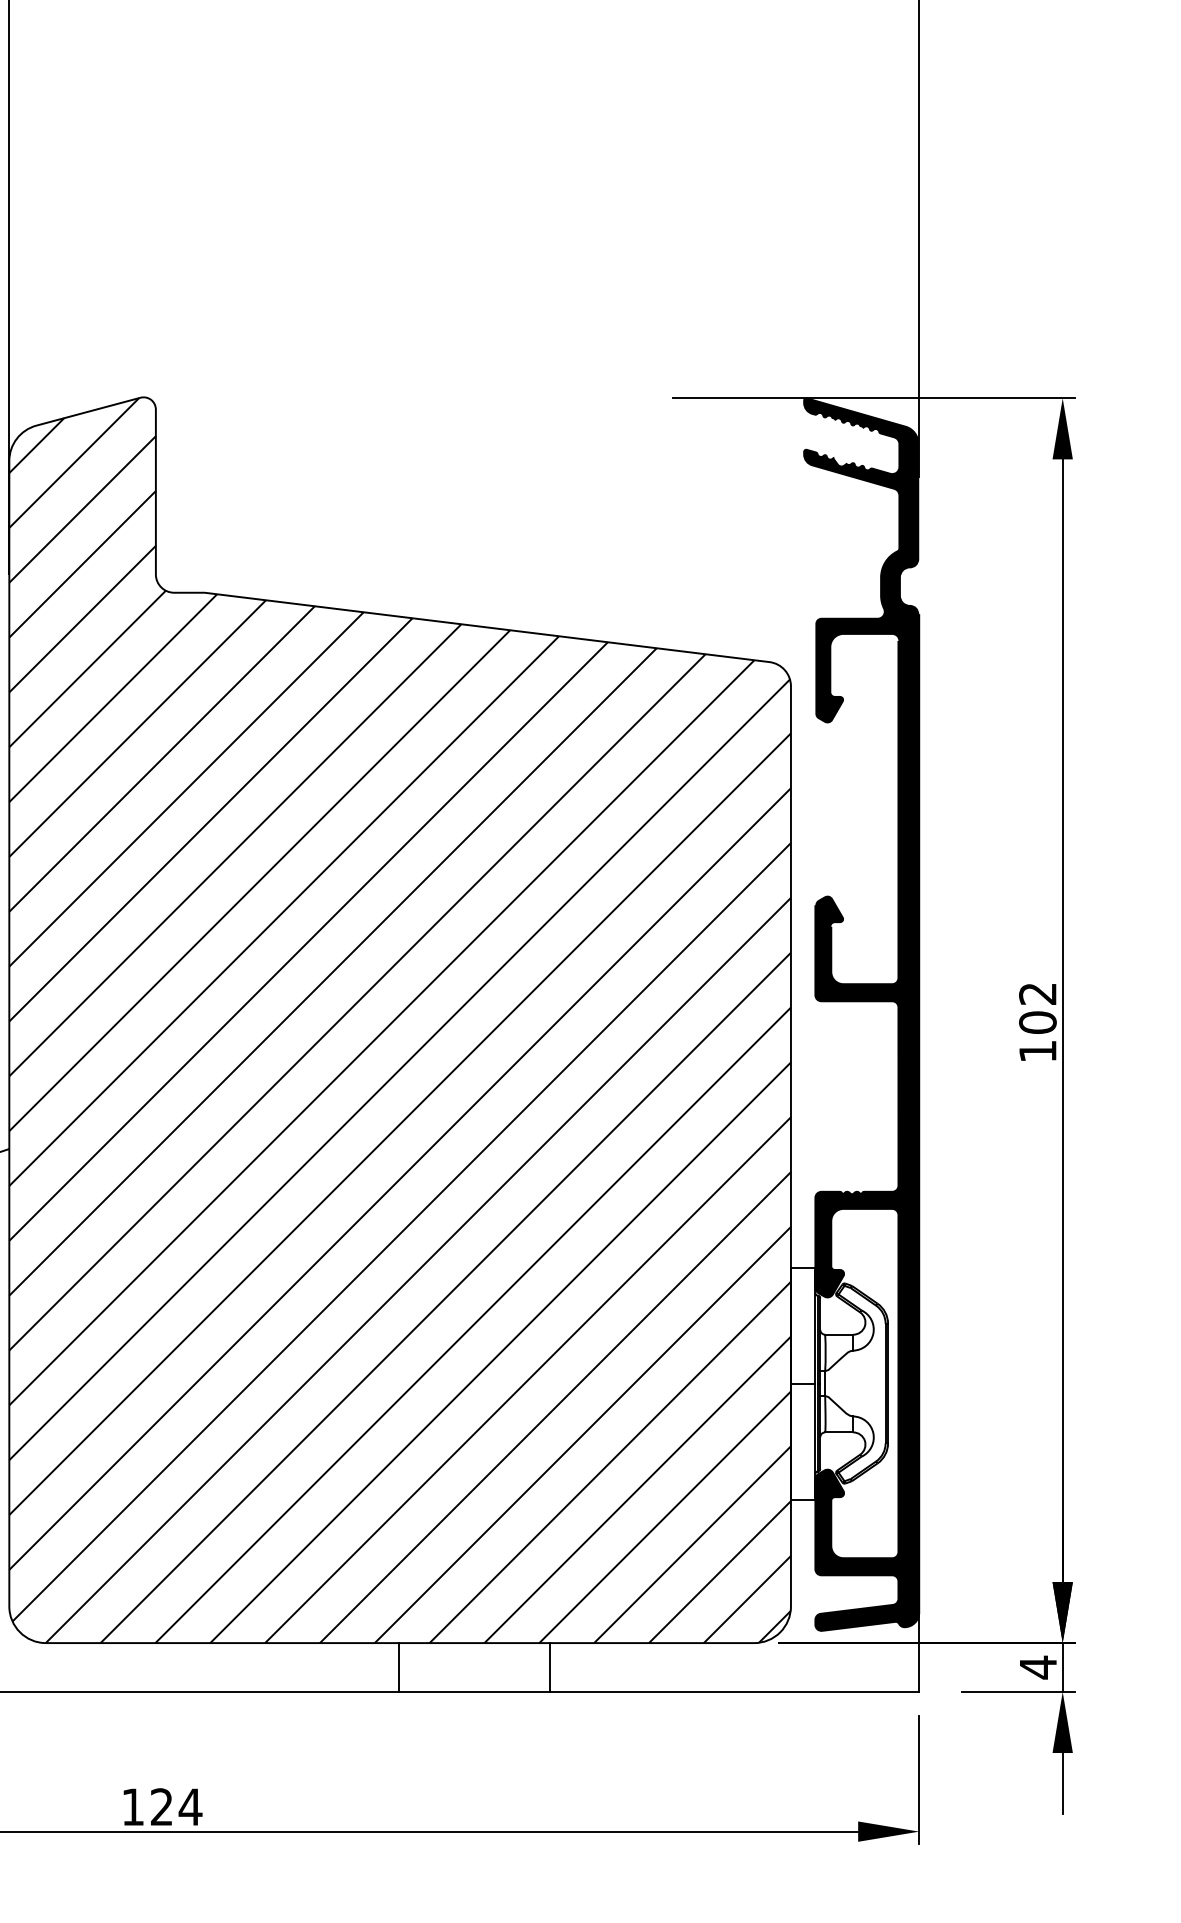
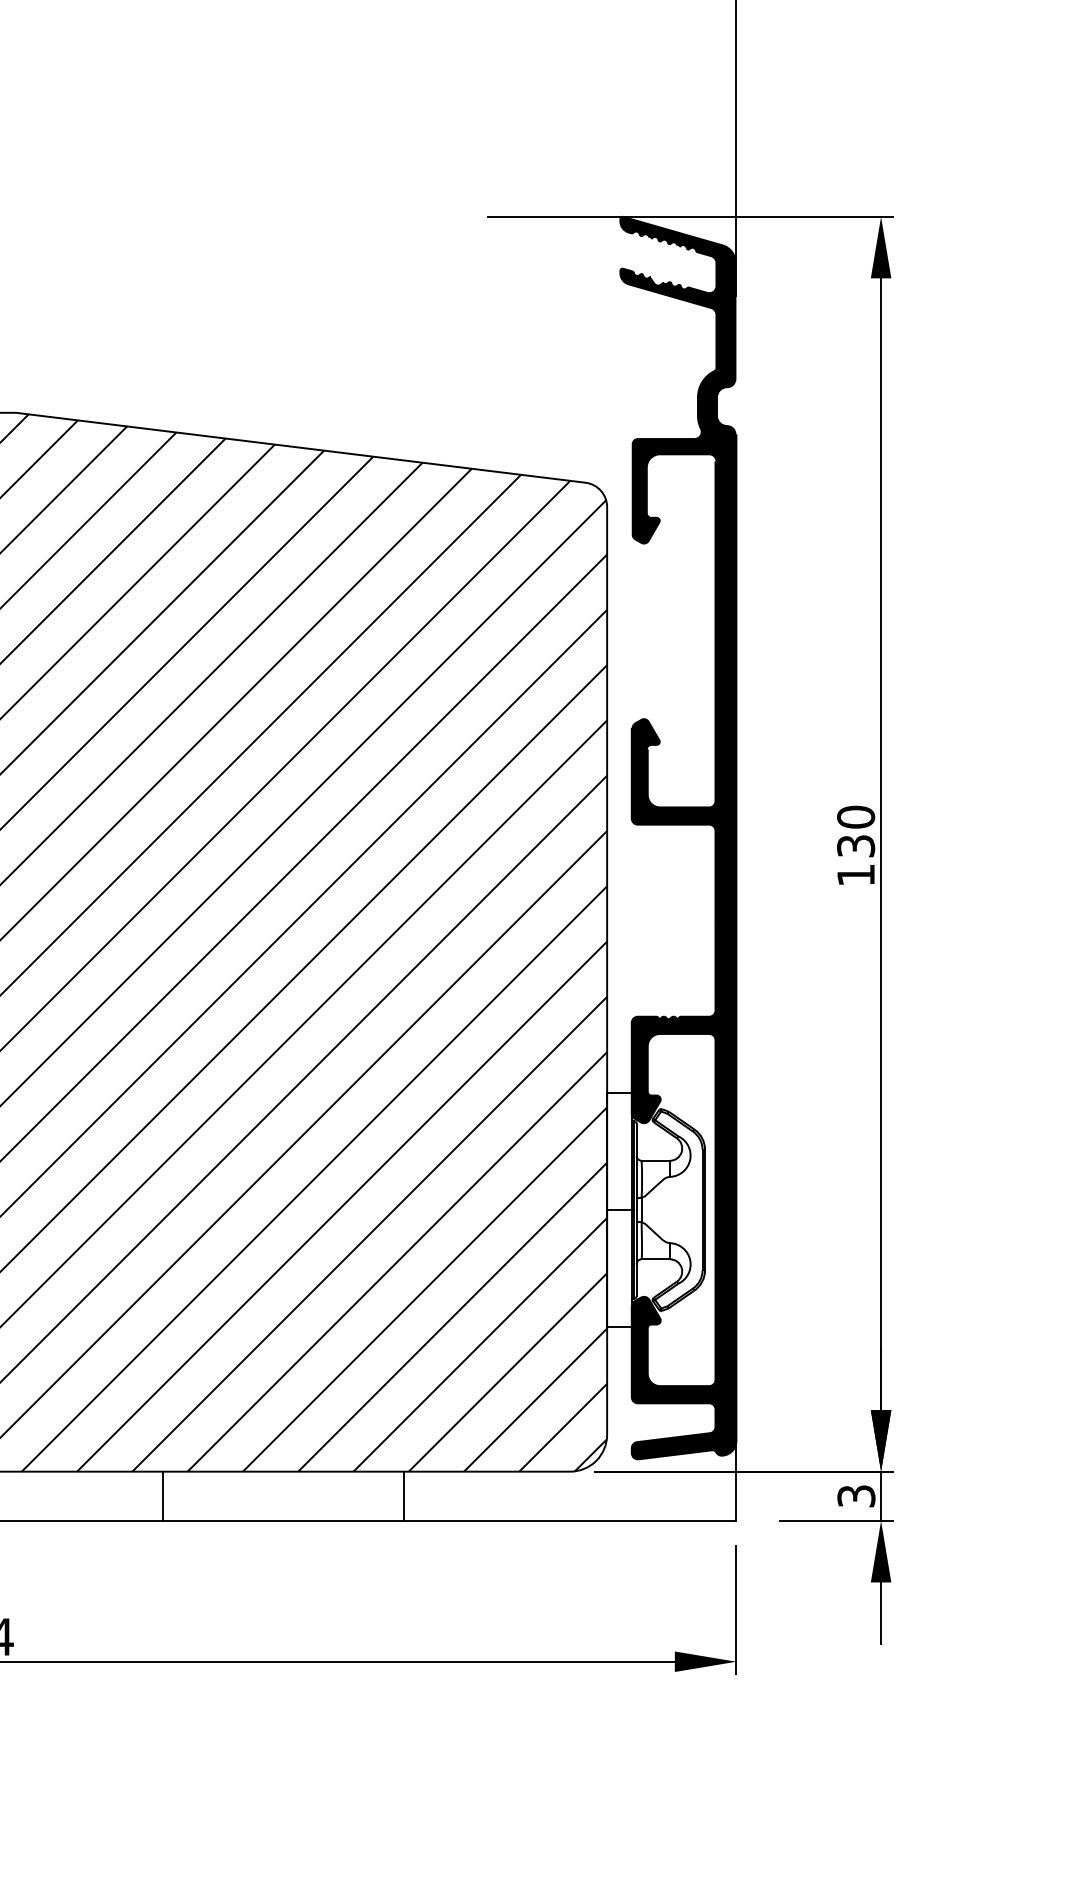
text: (1037, 1007) -> (855, 830), 102 -> 130
line: (398, 1667) -> (162, 1496), moved
line: (550, 1667) -> (404, 1496), moved
text: (1038, 1667) -> (856, 1496), 4 -> 3

